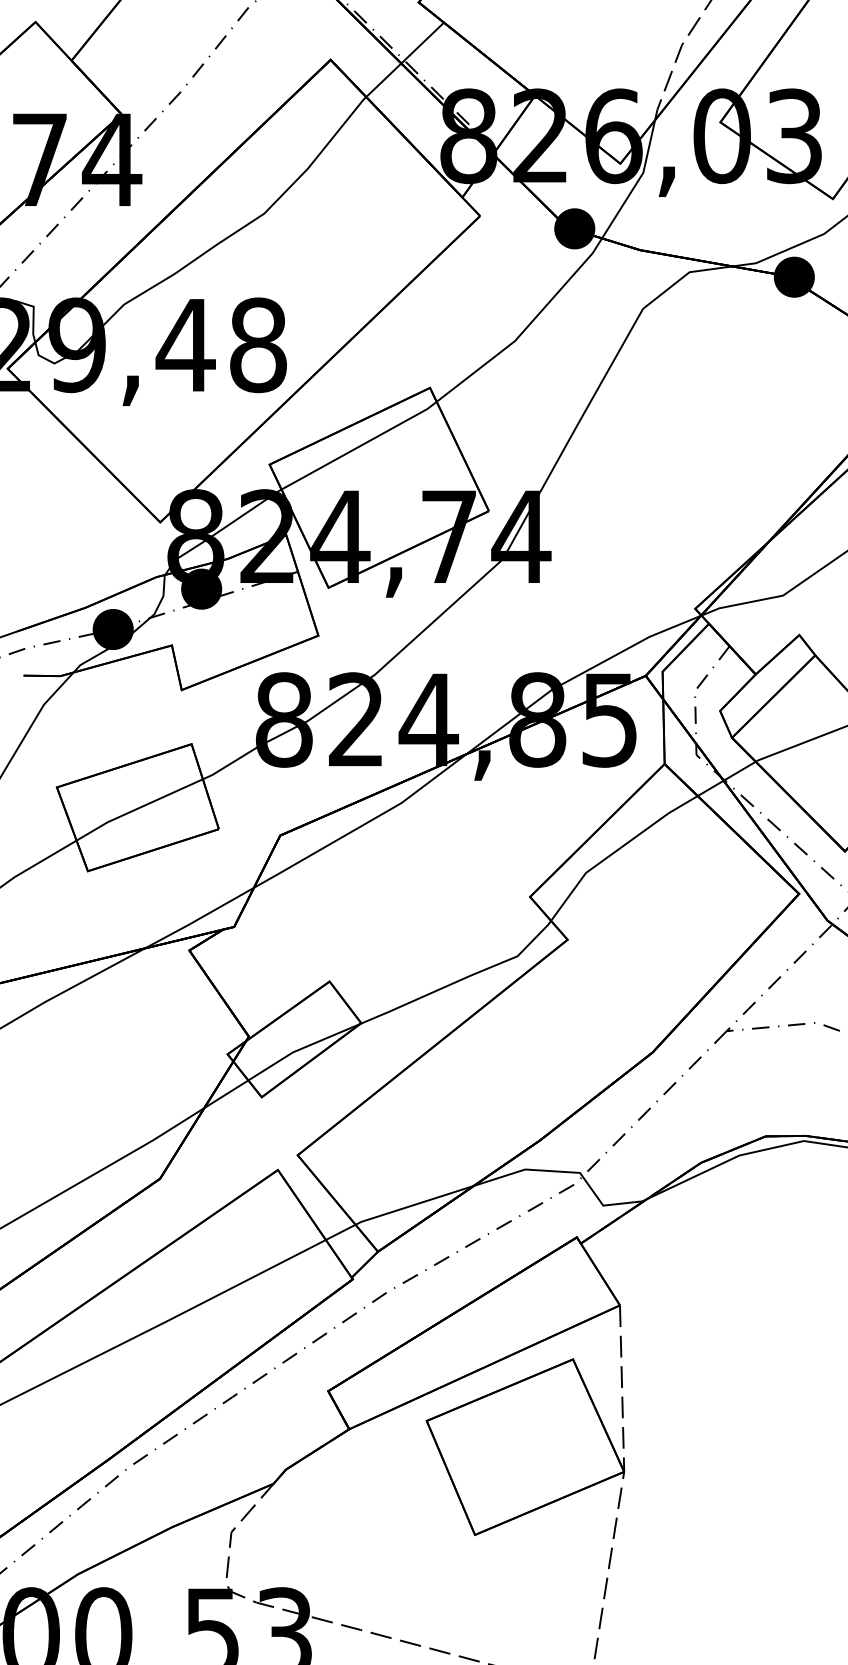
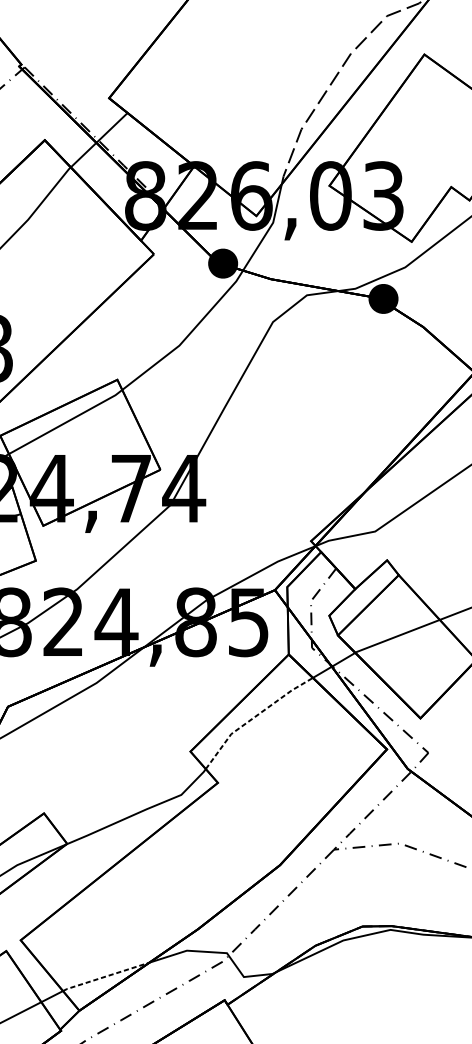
line: (617, 850) -> (254, 717), solid -> dashed
line: (414, 1205) -> (106, 976), solid -> dashed

